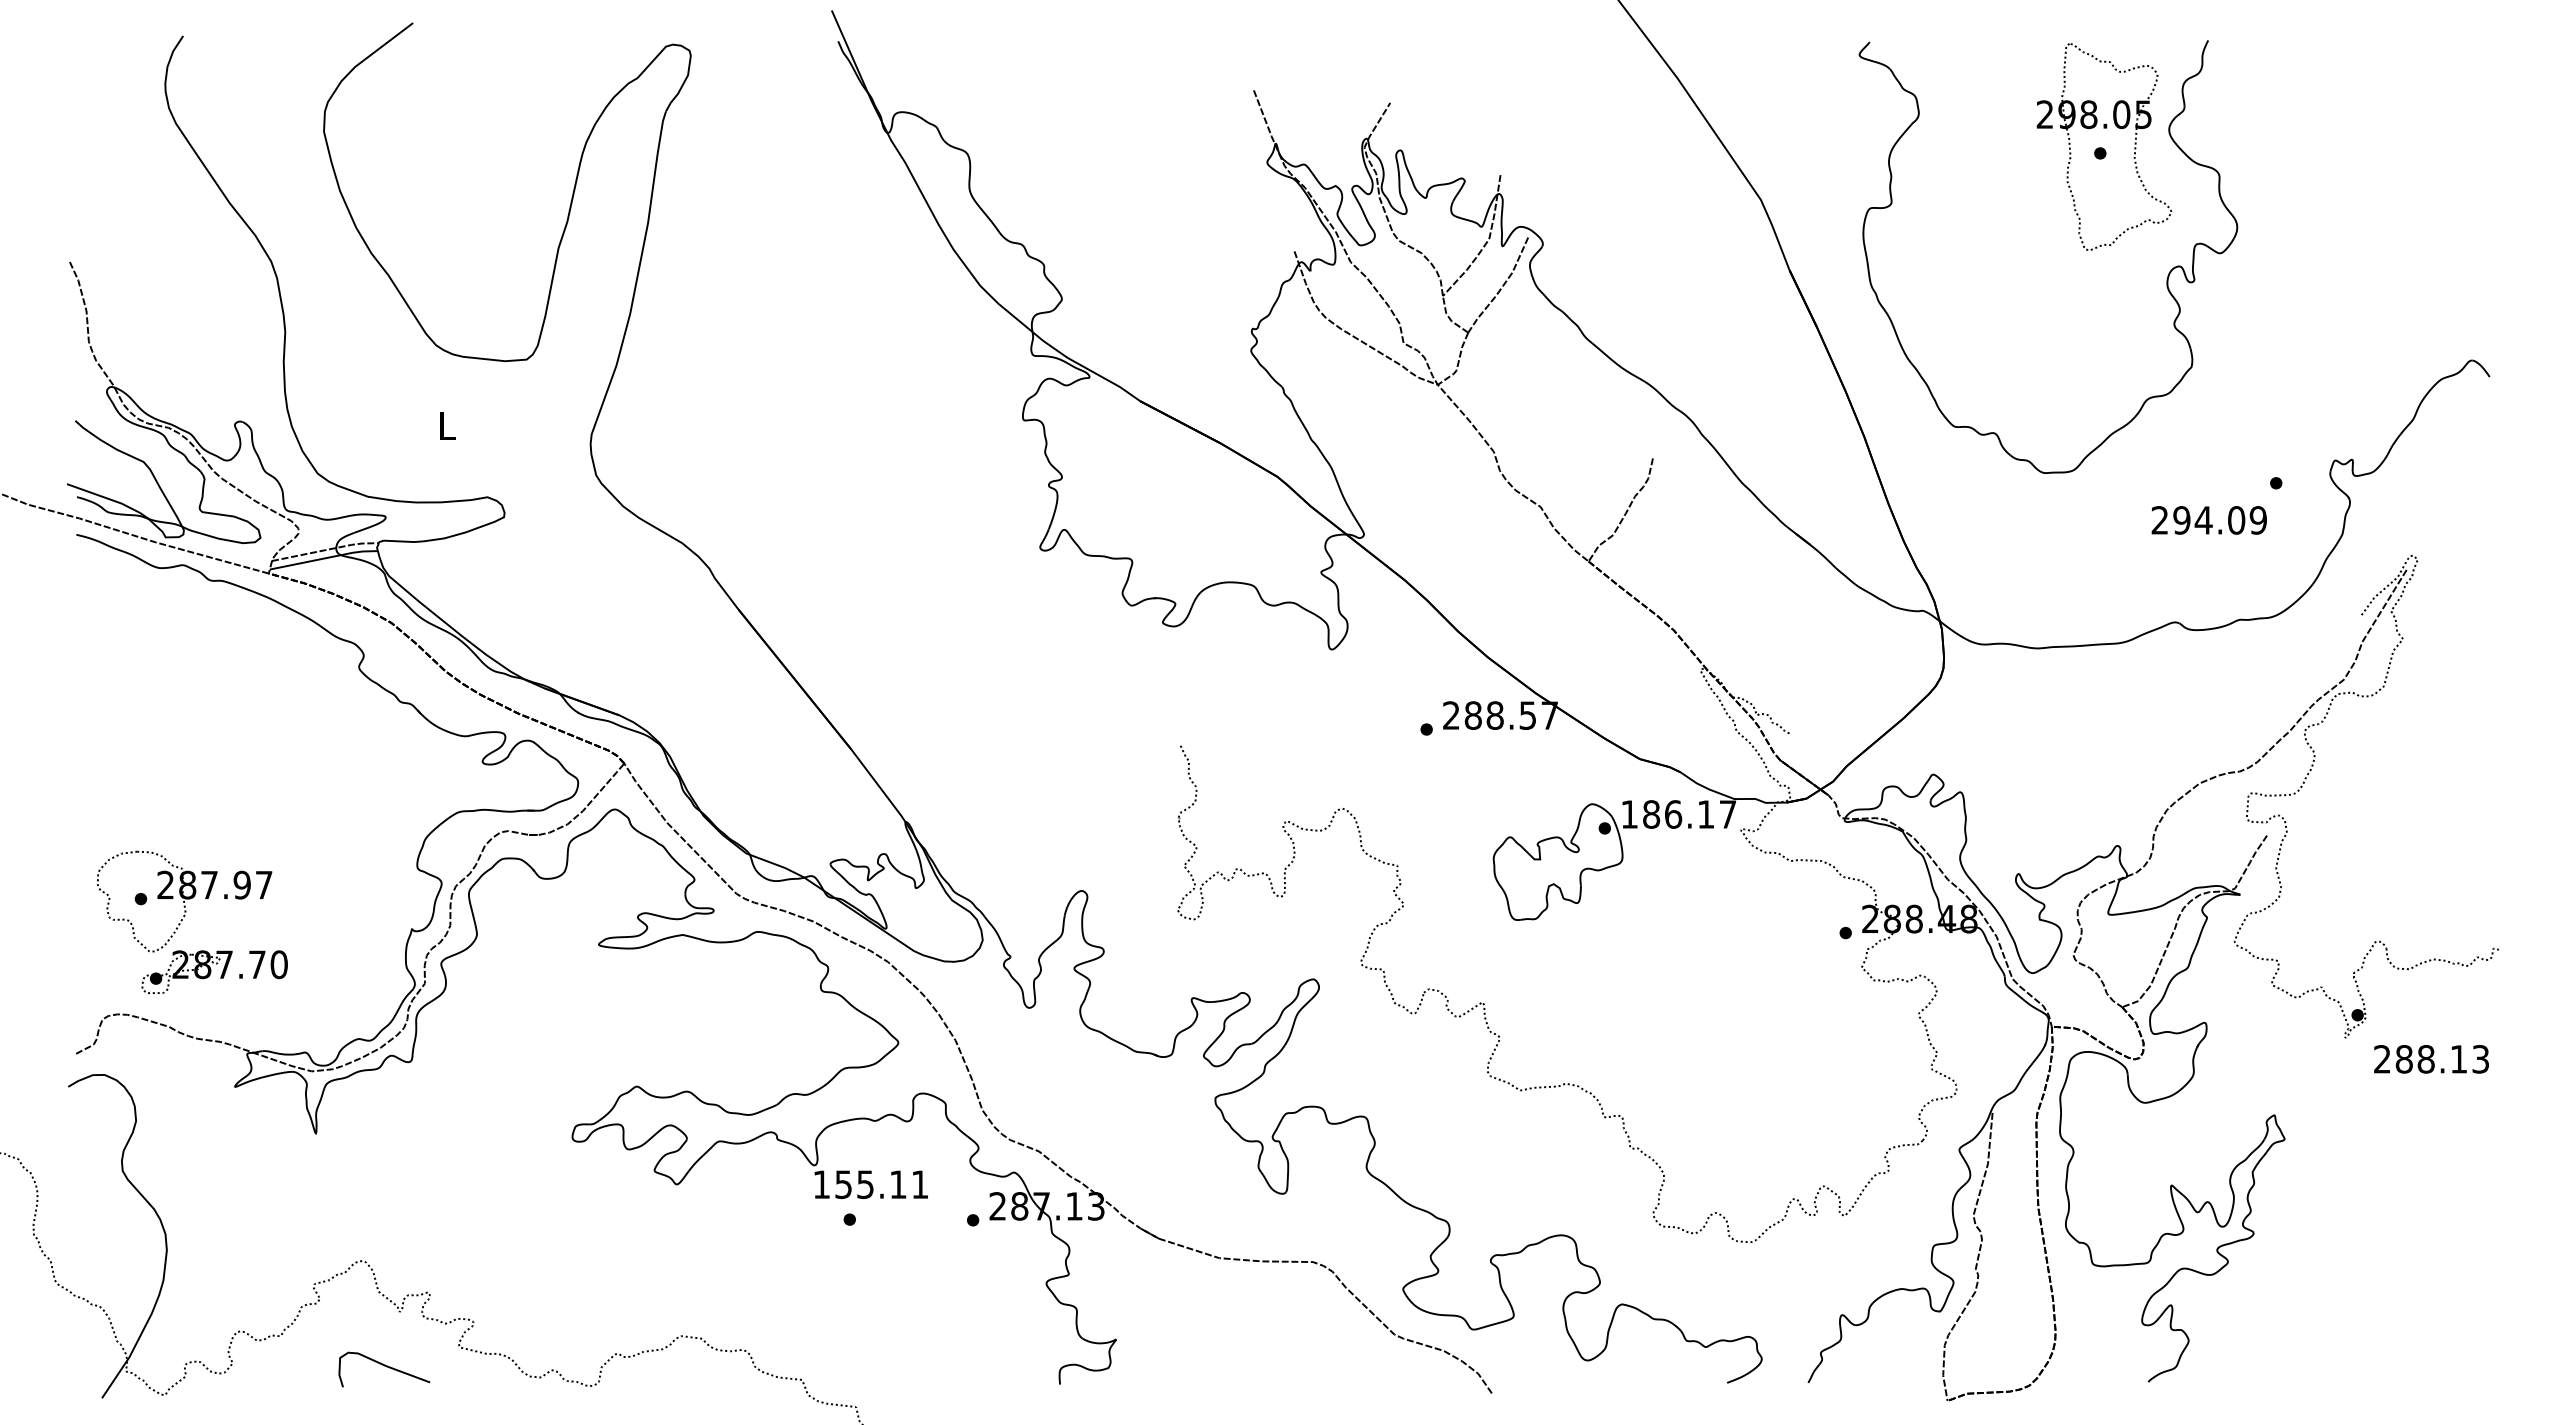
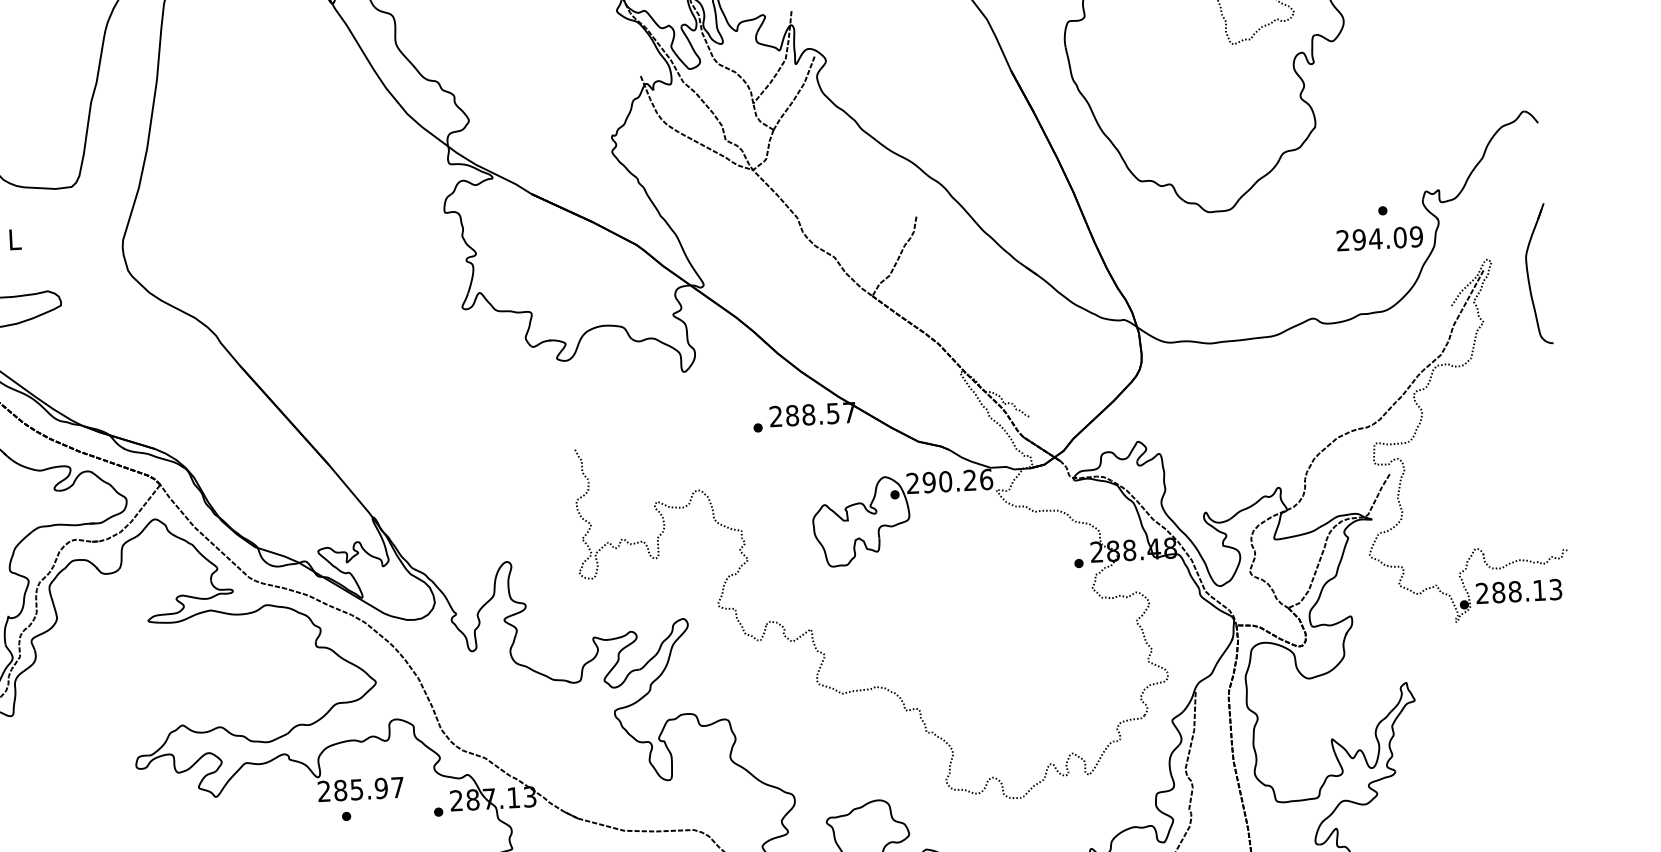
text: (2208, 520) -> (1379, 238), moved
part: (2466, 578) -> (1528, 274), added
text: (1678, 814) -> (949, 481), 186.17 -> 290.26
text: (2431, 1059) -> (1519, 591), moved
text: (870, 1184) -> (360, 789), 155.11 -> 285.97

